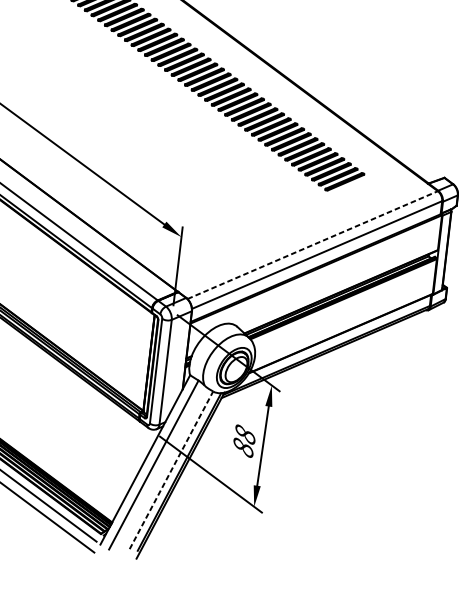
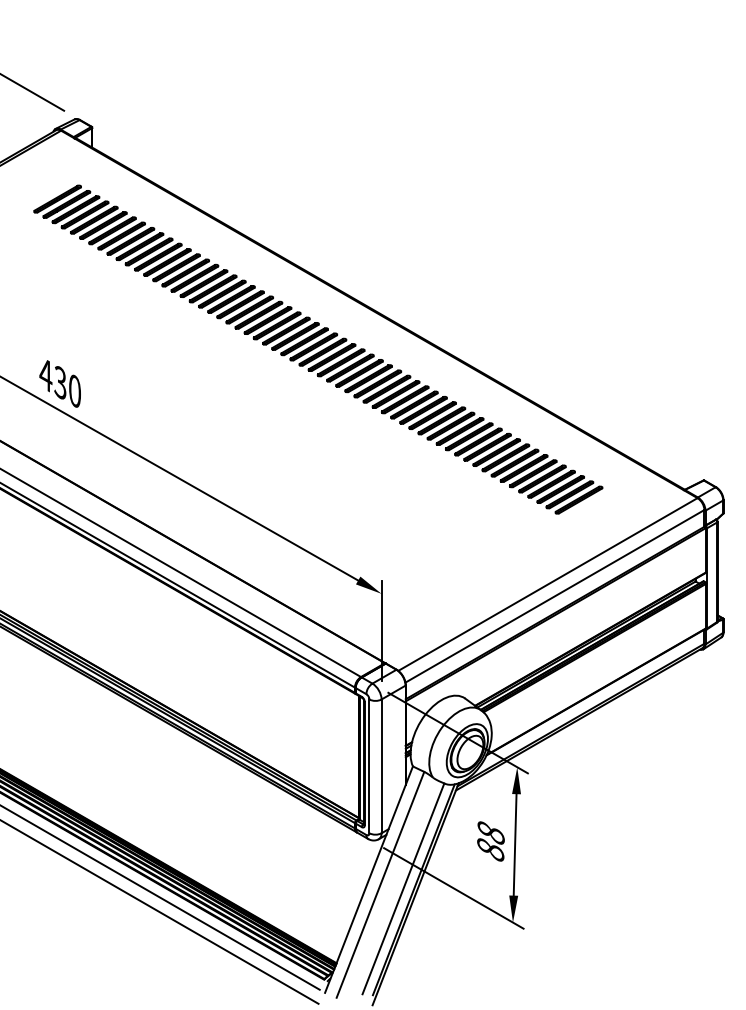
line: (312, 245) -> (547, 584), dashed -> solid
line: (171, 470) -> (403, 888), dashed -> solid

